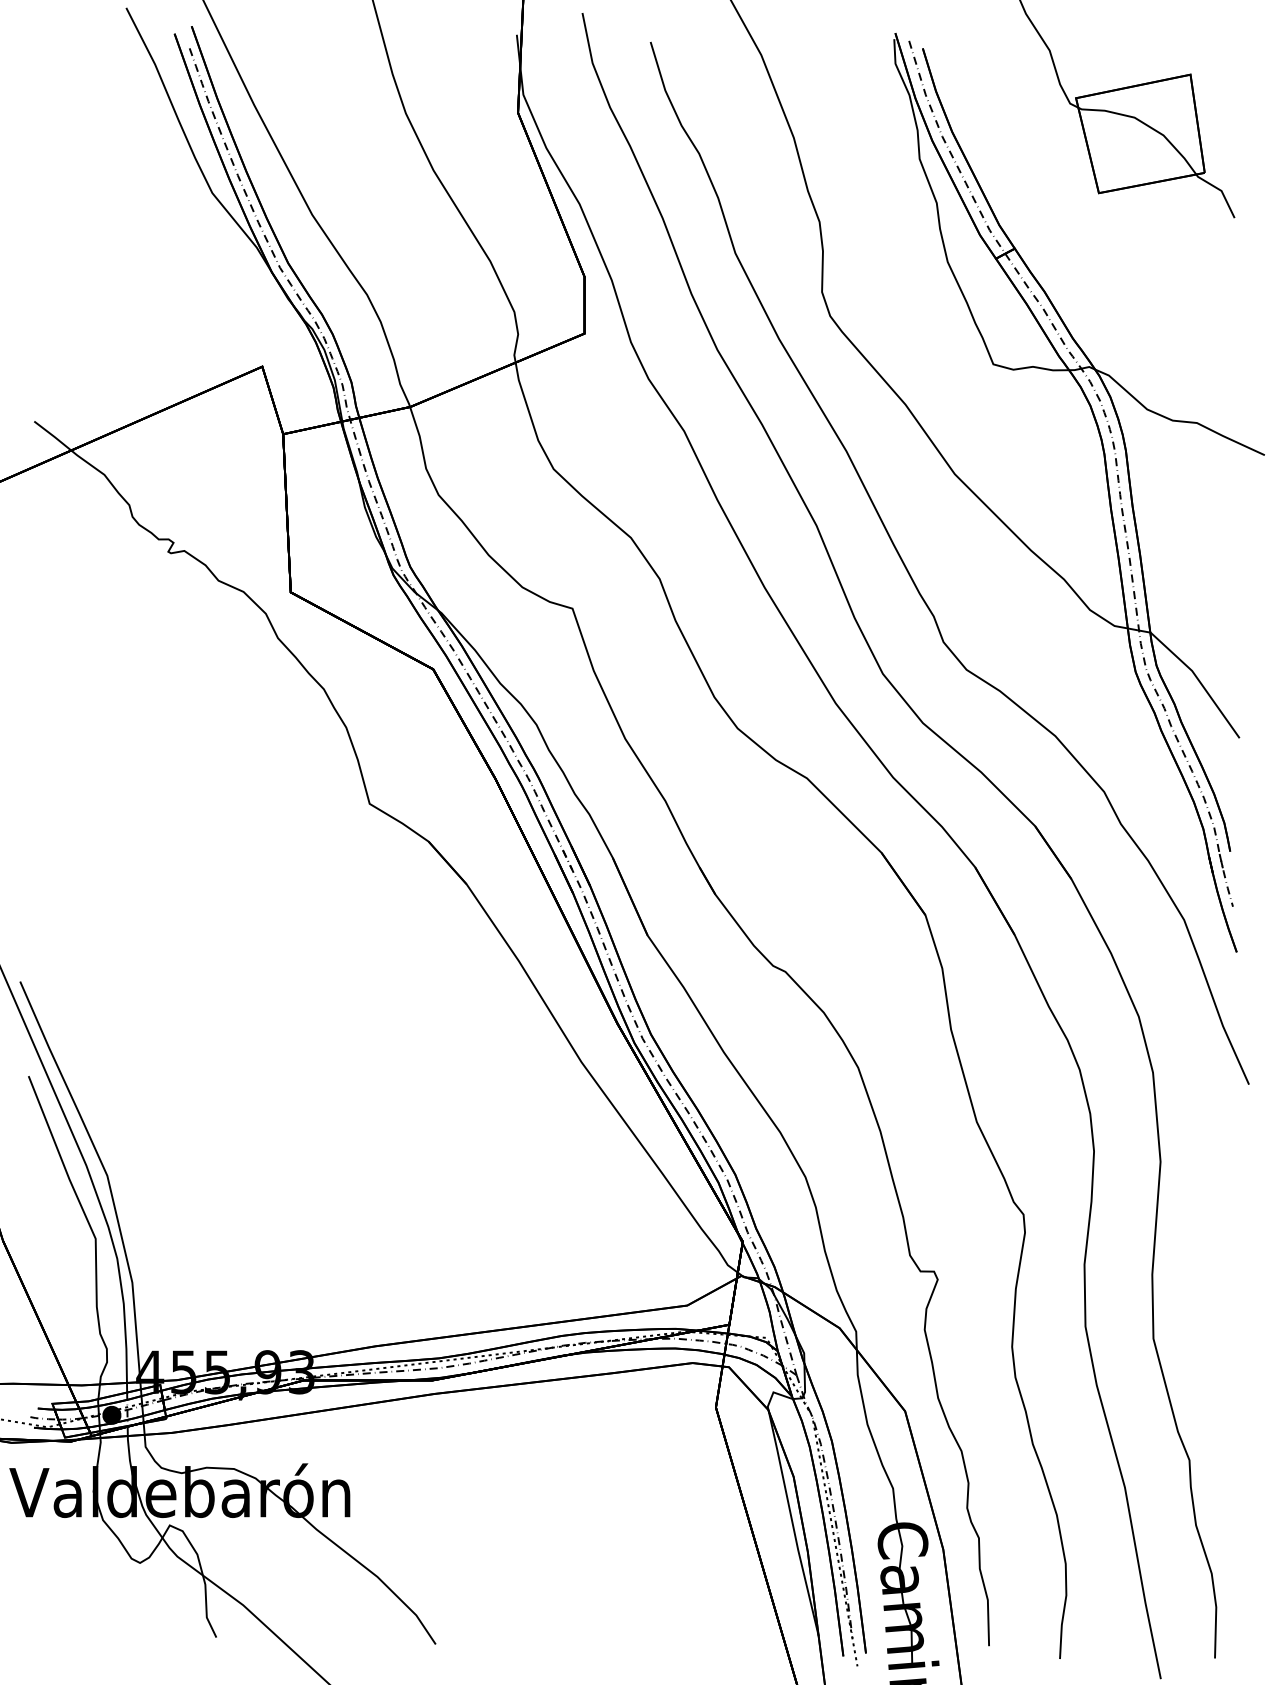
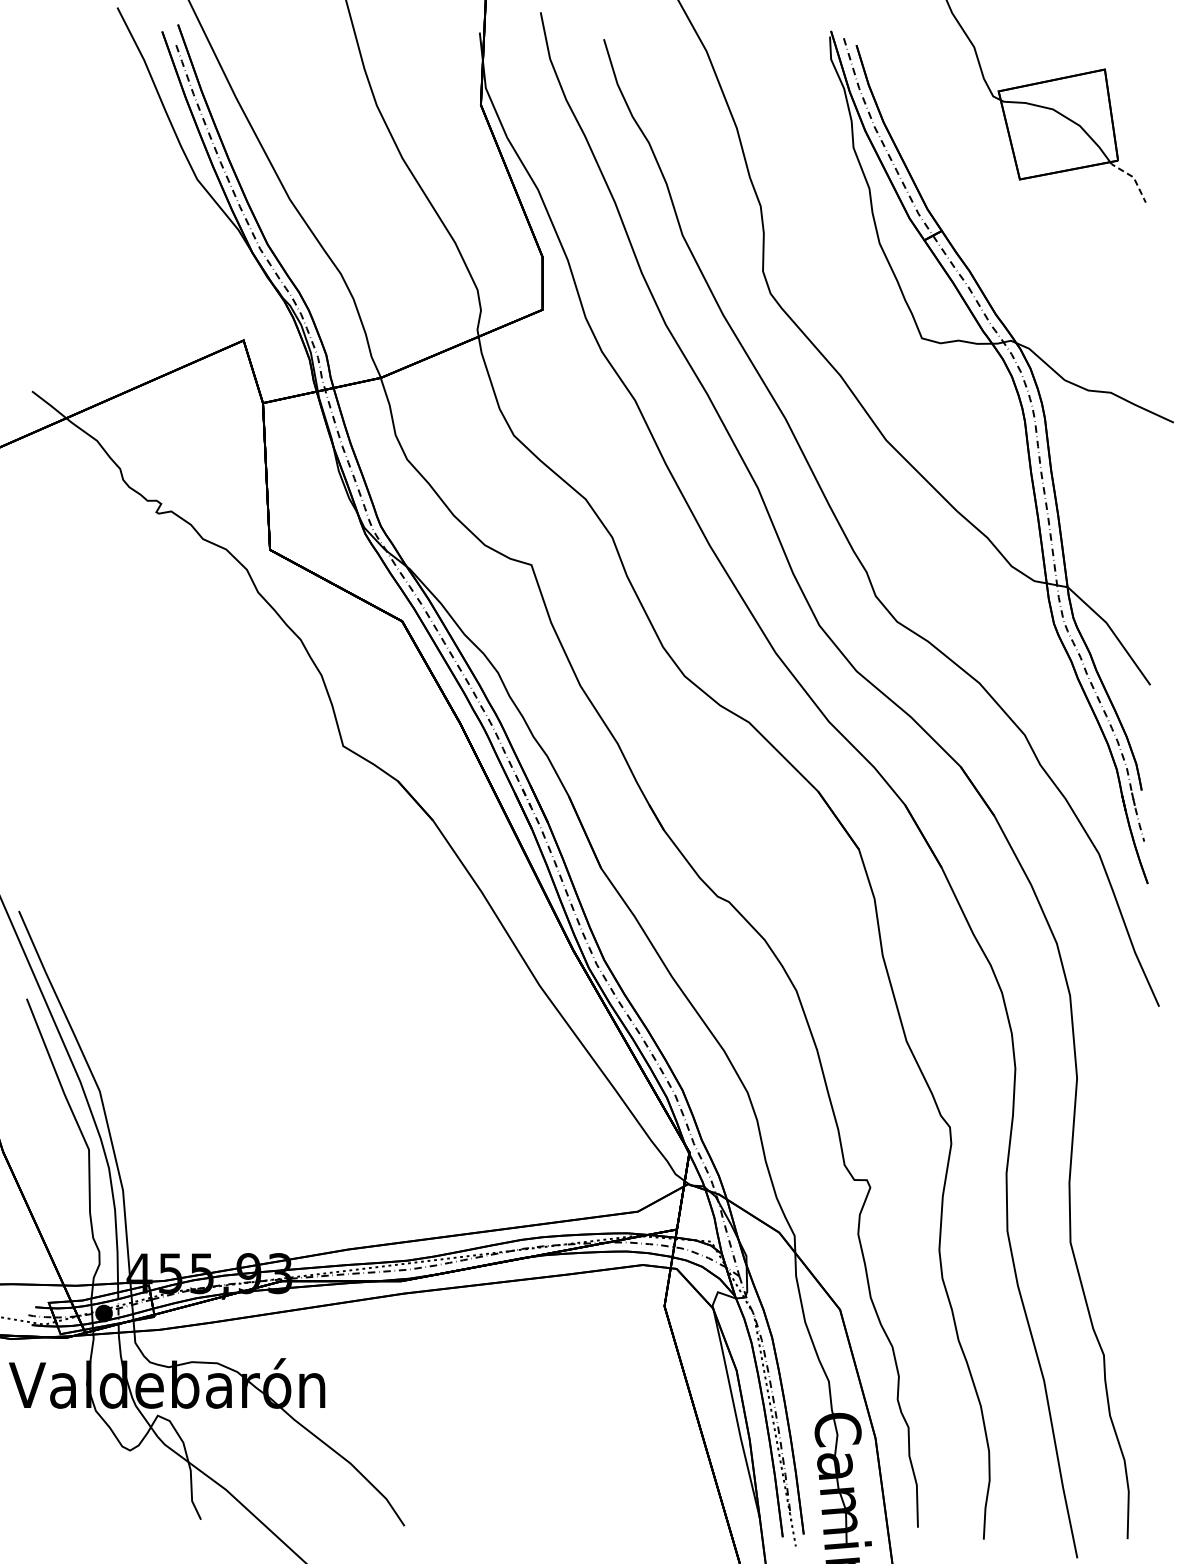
line: (1221, 190) -> (1133, 177), solid -> dashed

